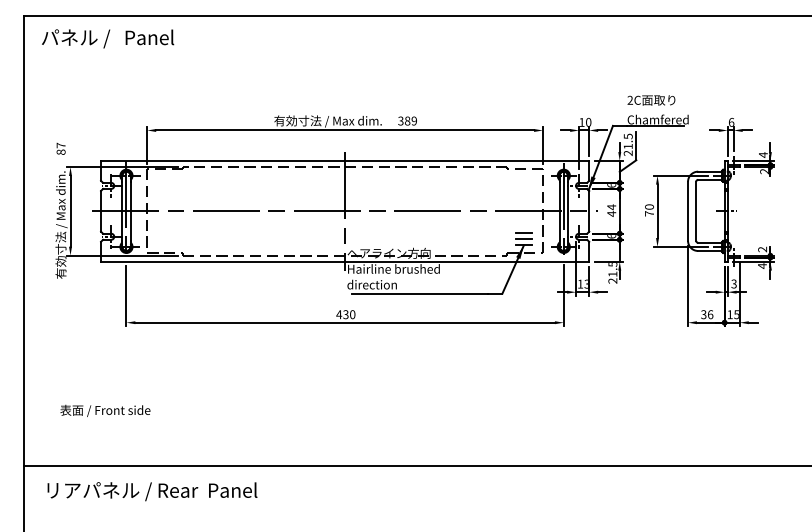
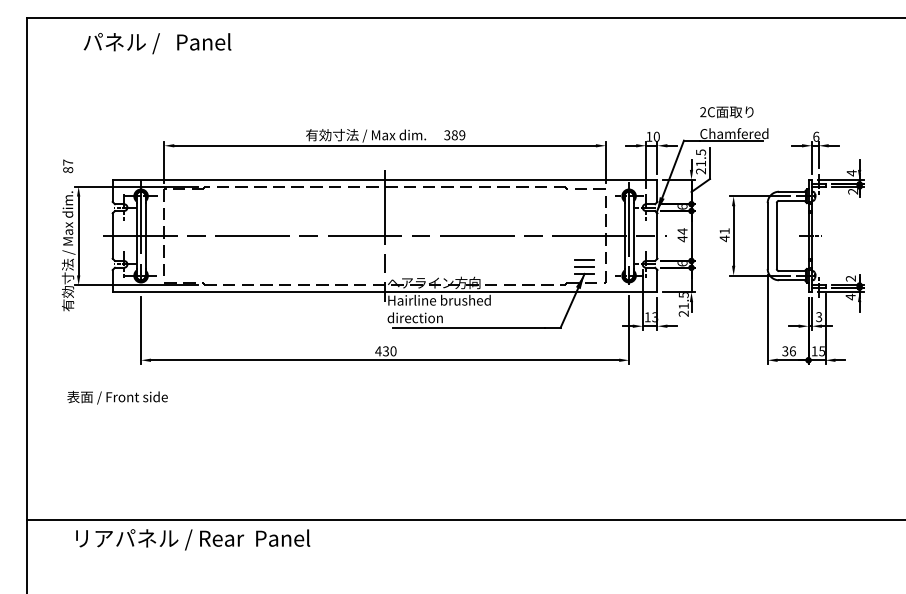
text: (108, 38) -> (157, 43), moved
text: (649, 210) -> (724, 235), 70 -> 41
text: (105, 410) -> (117, 397), moved
text: (152, 491) -> (193, 539), moved

